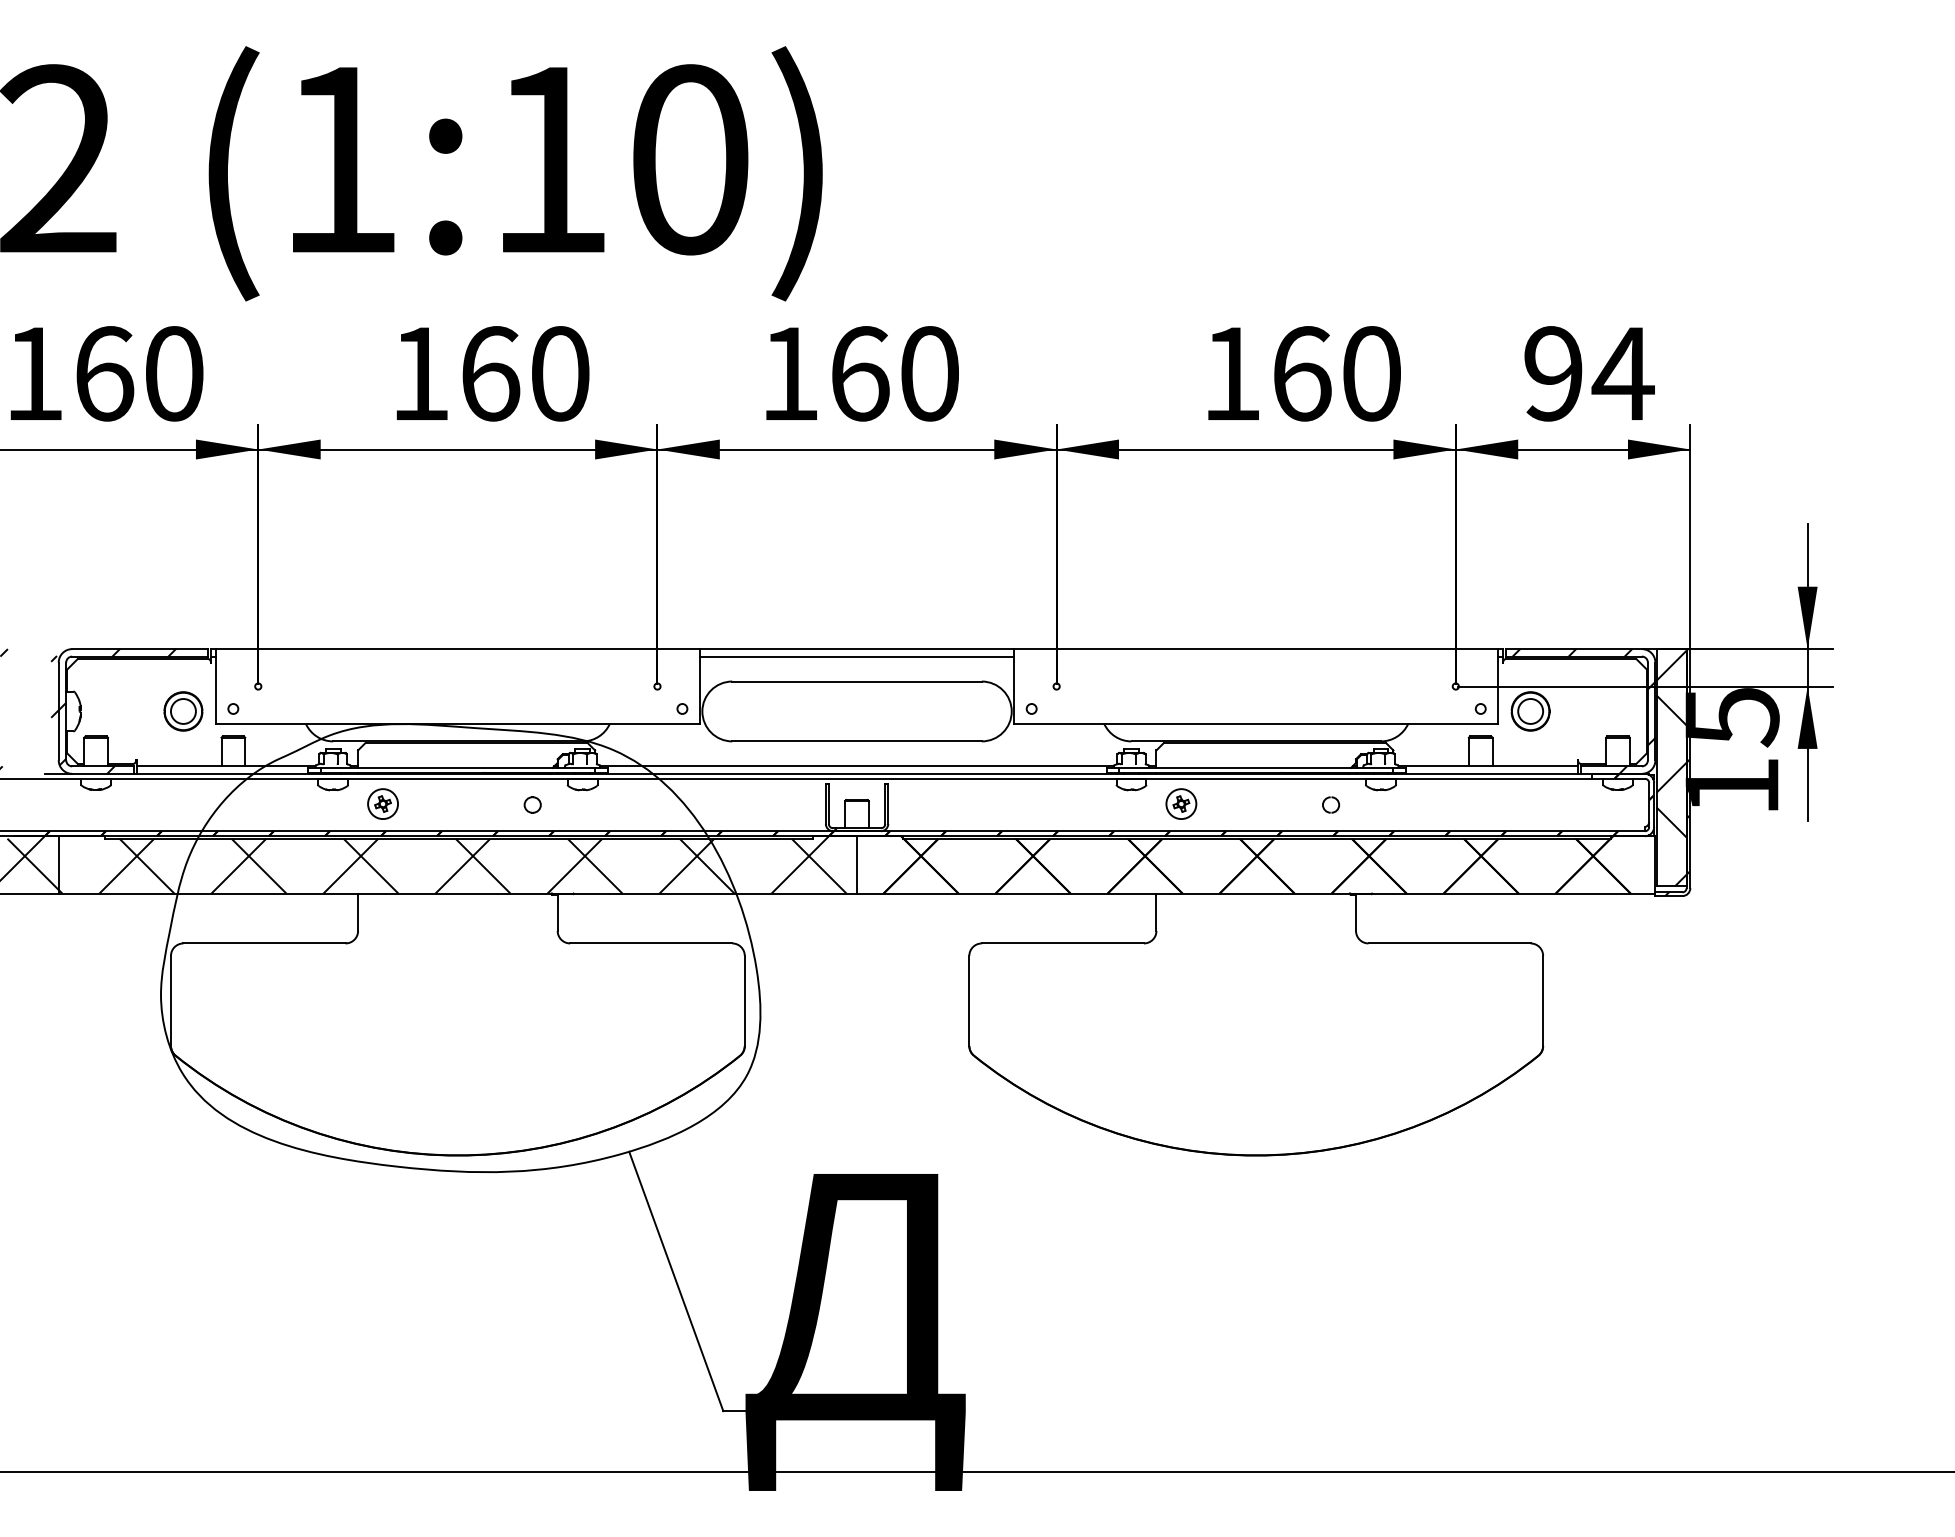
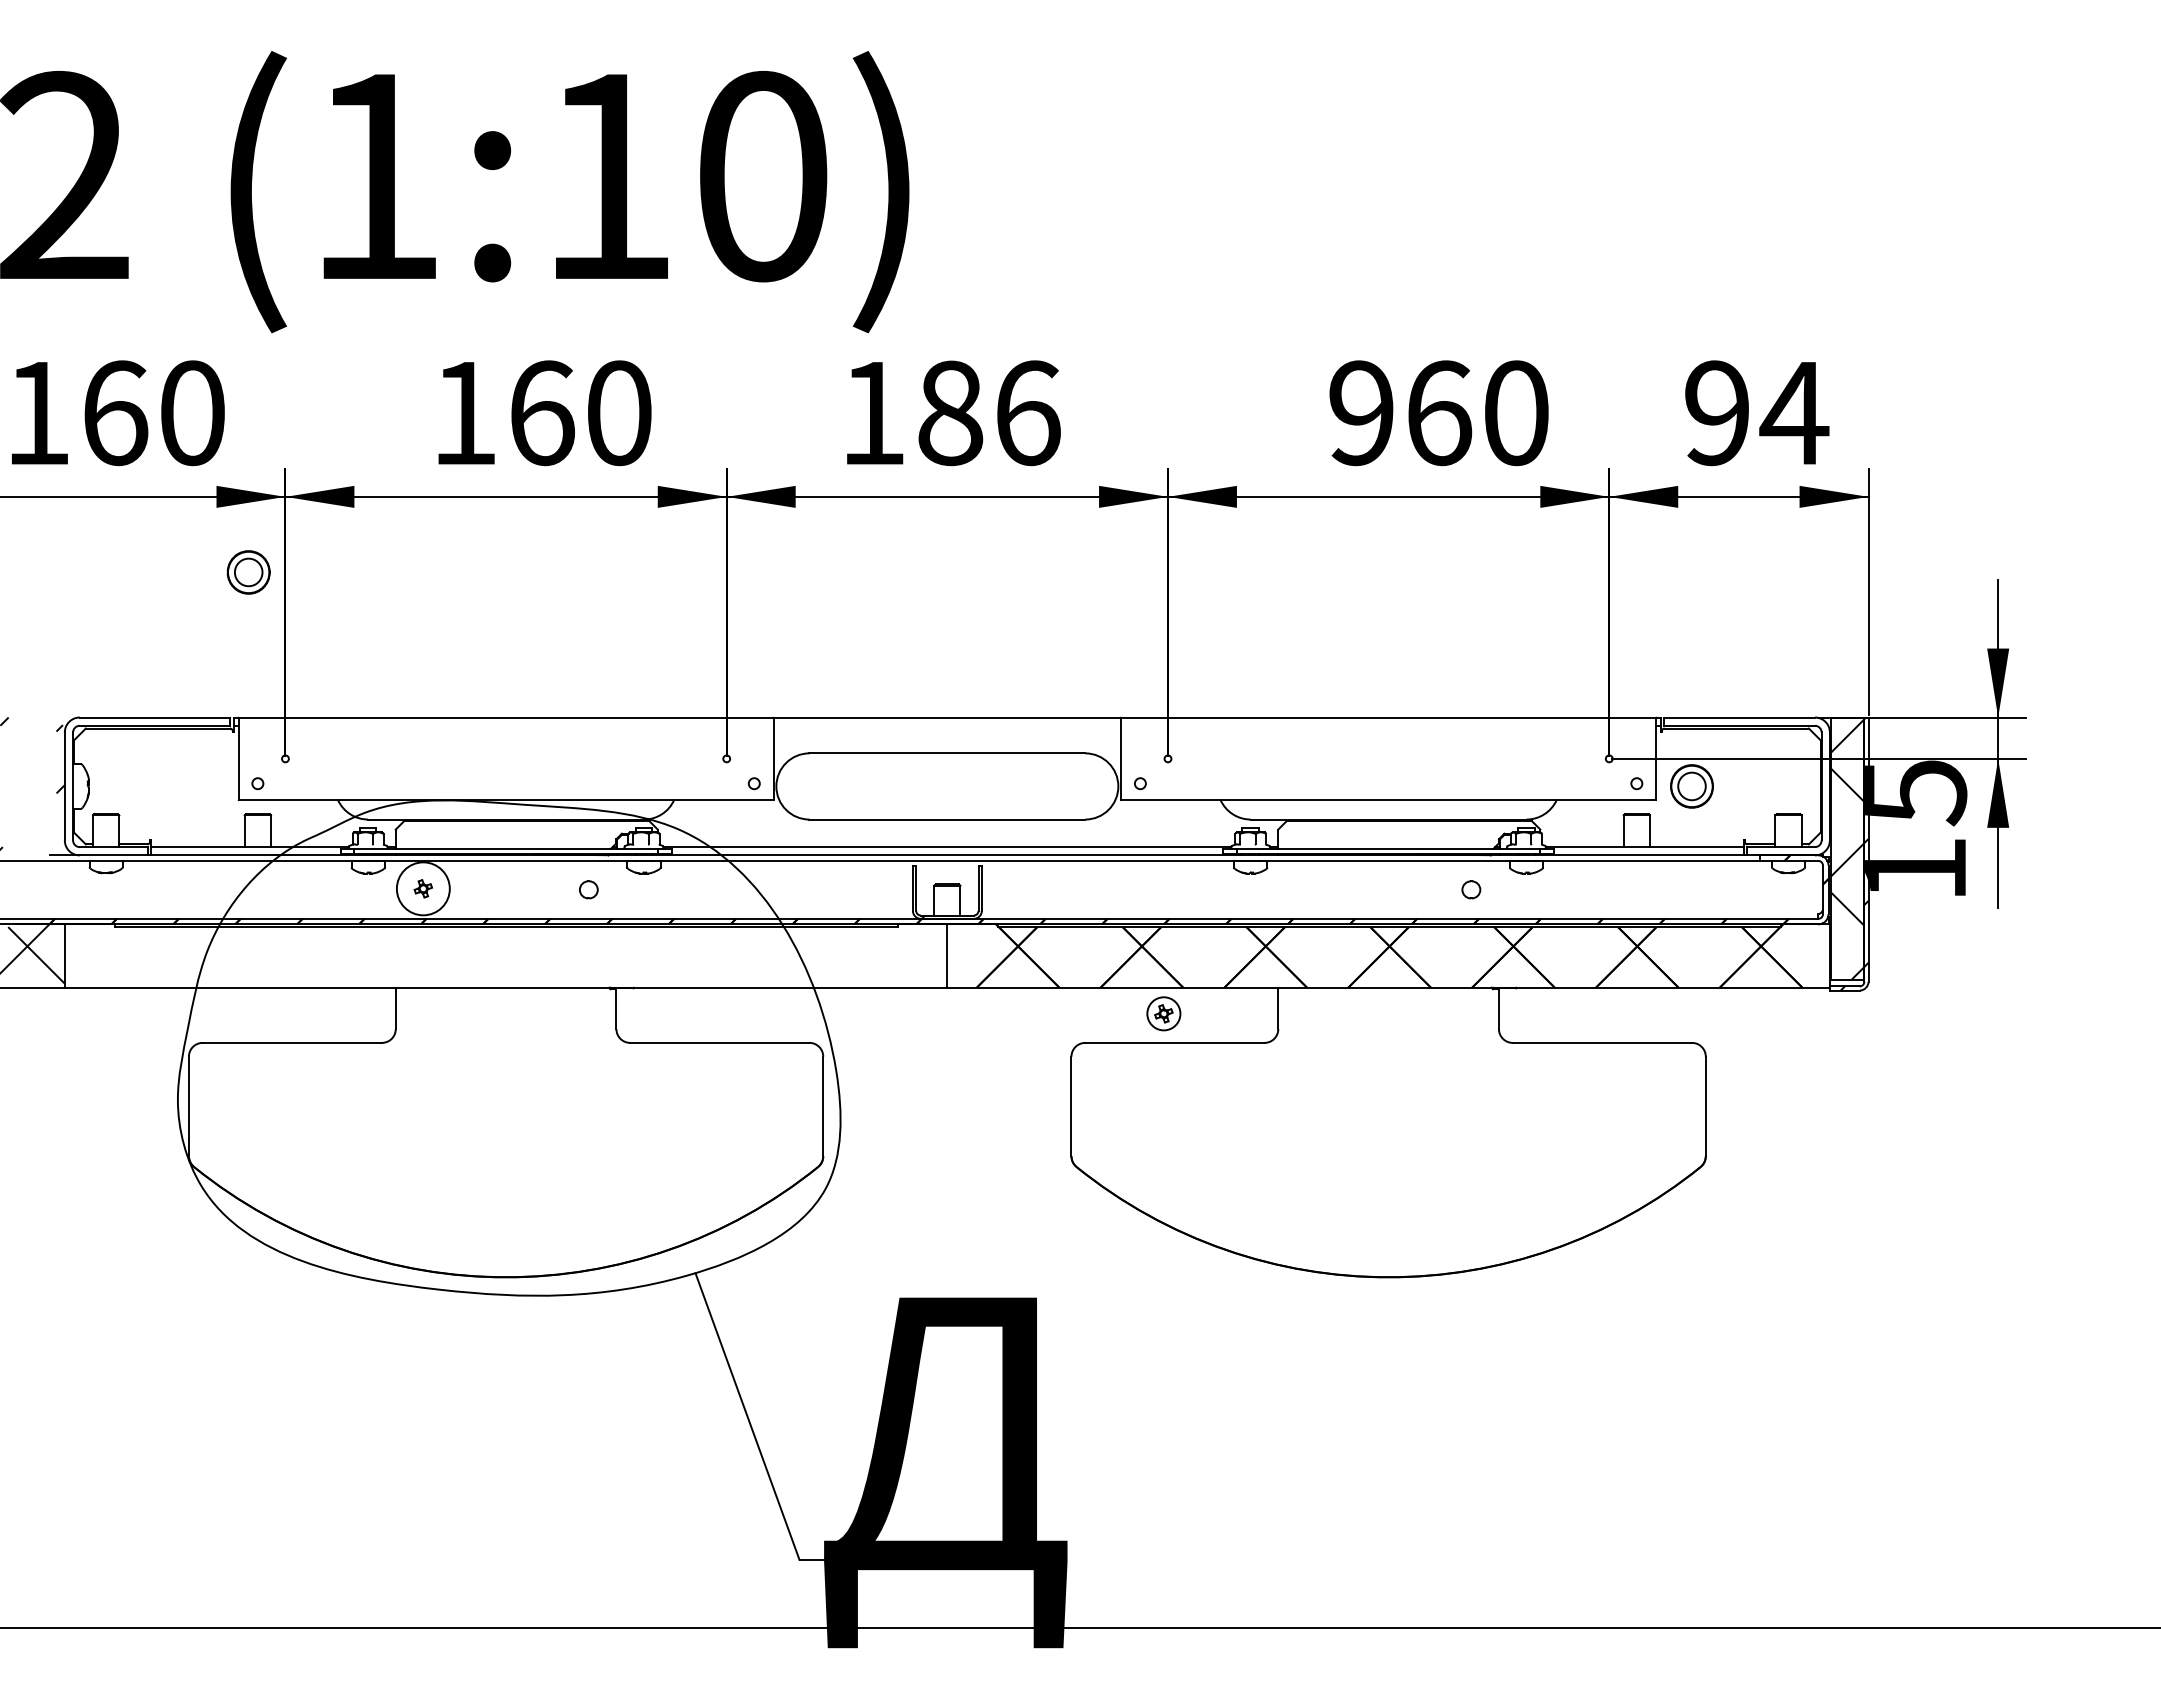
text: (895, 374) -> (989, 413), 160 -> 186
text: (1231, 374) -> (1361, 413), 160 -> 960
line: (857, 656) -> (947, 725), removed
hatch: (117, 711) -> (129, 786), removed
part: (183, 711) -> (248, 572), moved
hatch: (1583, 711) -> (1750, 786), removed
circle: (382, 803) -> (422, 888), size x1.6
part: (1181, 803) -> (1163, 1013), moved
hatch: (451, 864) -> (499, 955), removed

